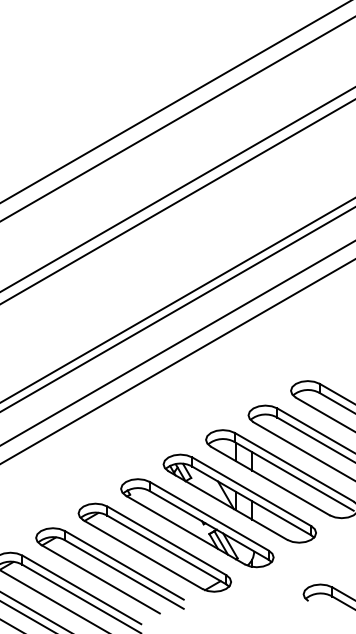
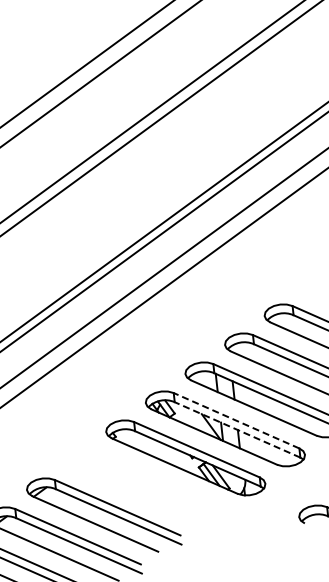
line: (251, 491) -> (236, 420), solid -> dashed
line: (251, 500) -> (237, 429), solid -> dashed
part: (154, 547) -> (145, 486), removed

